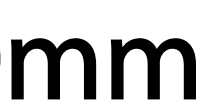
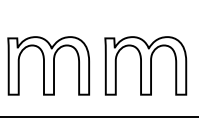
fill: (53, 68) -> (48, 65), removed
fill: (153, 68) -> (145, 65), removed

